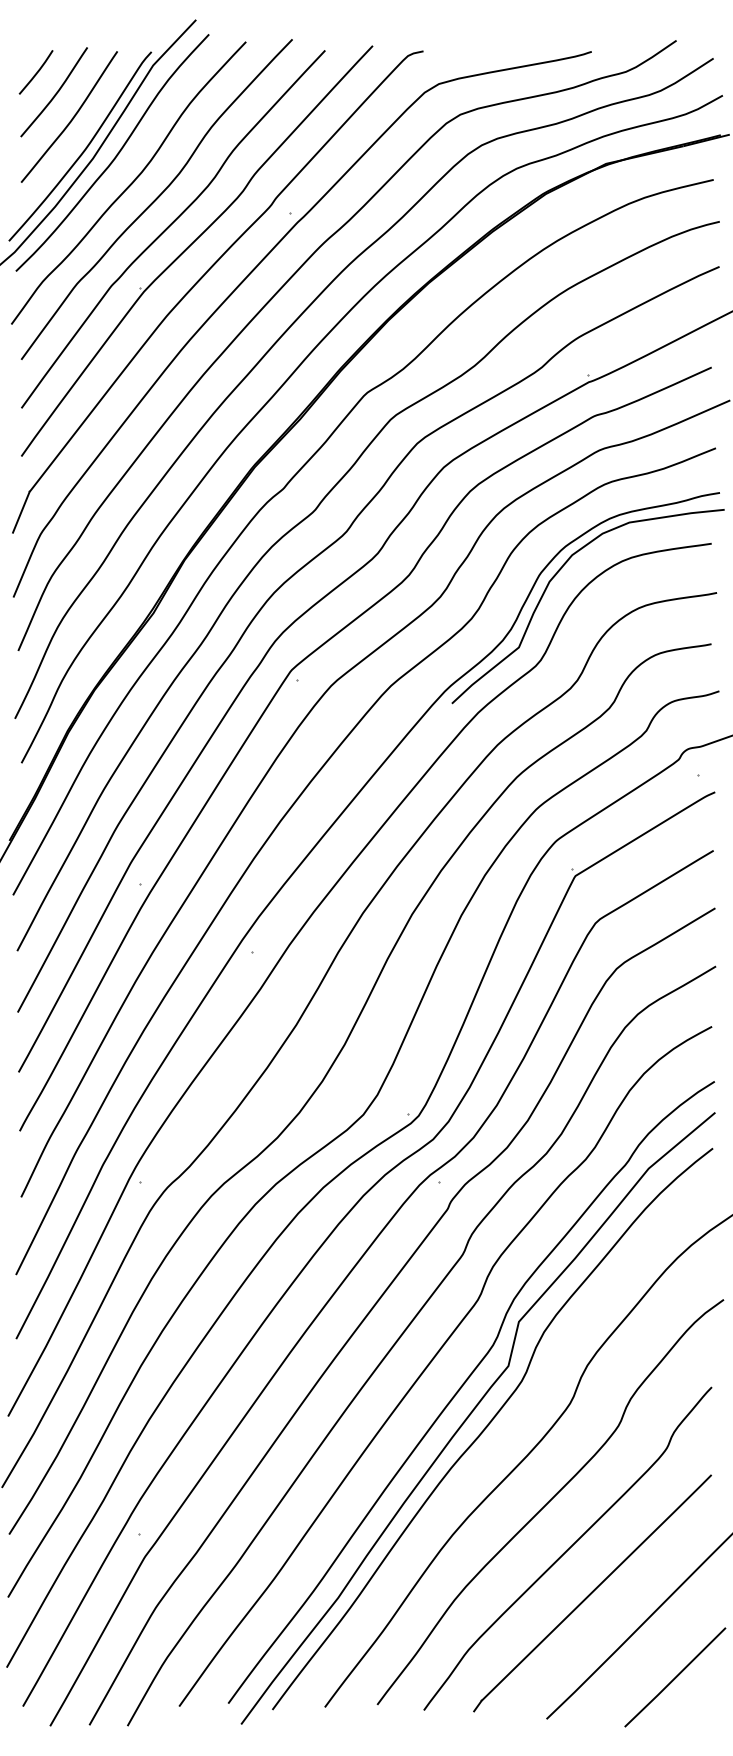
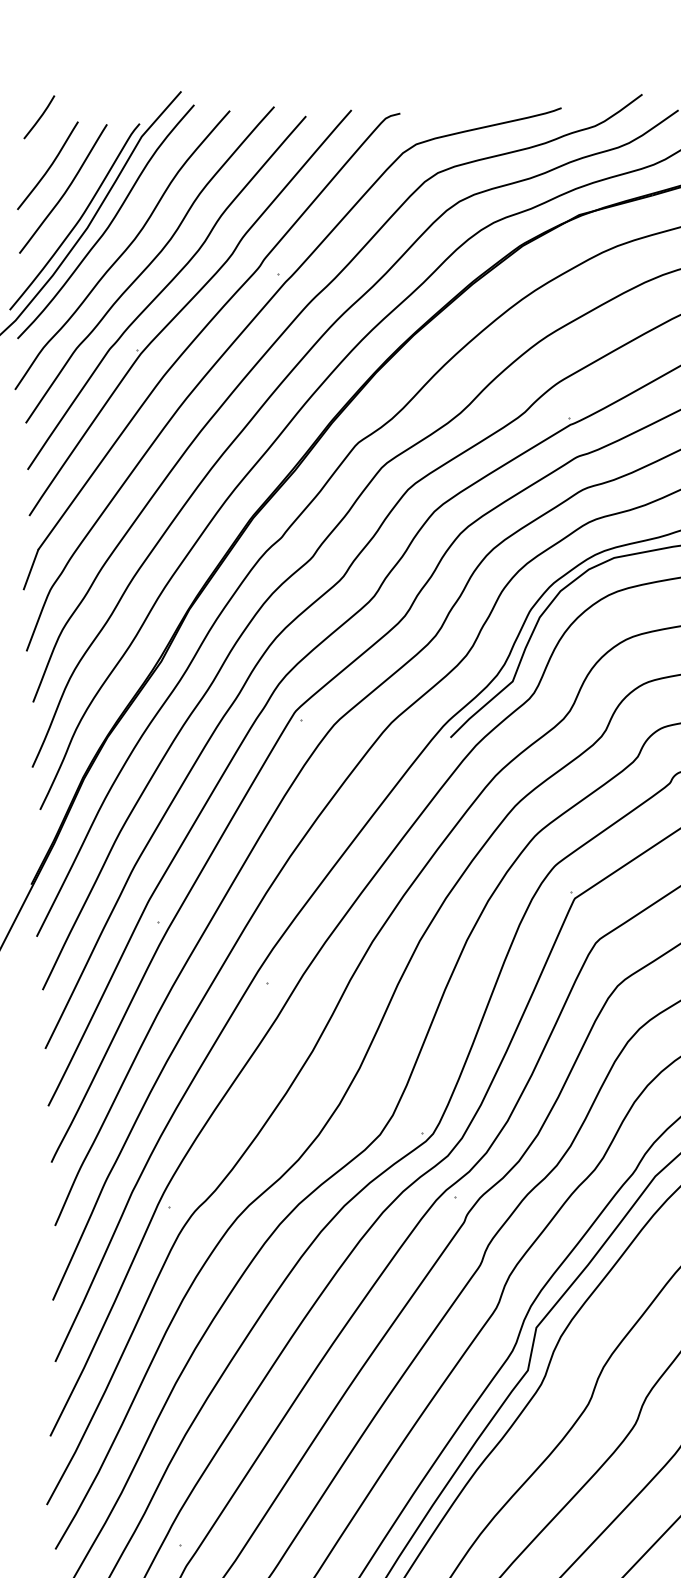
curve: (36, 72) -> (39, 117), moved

